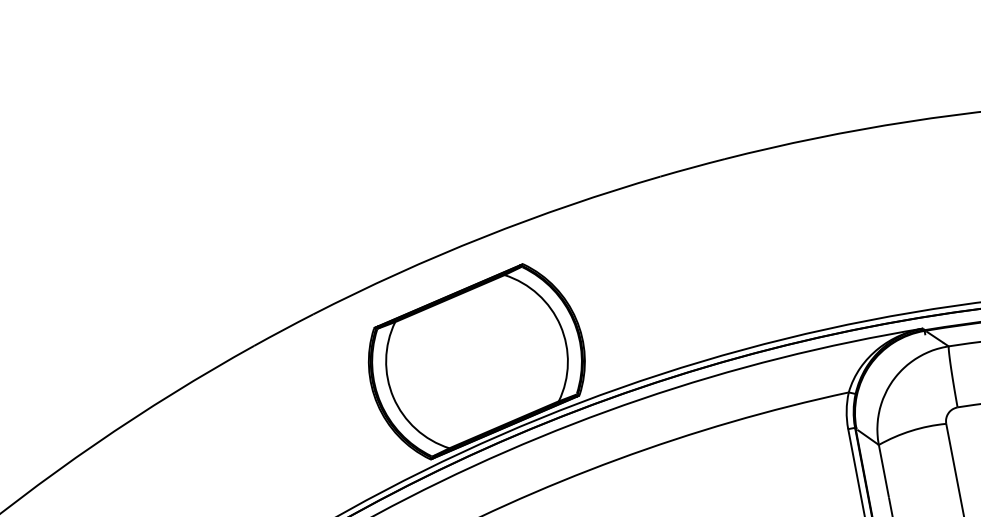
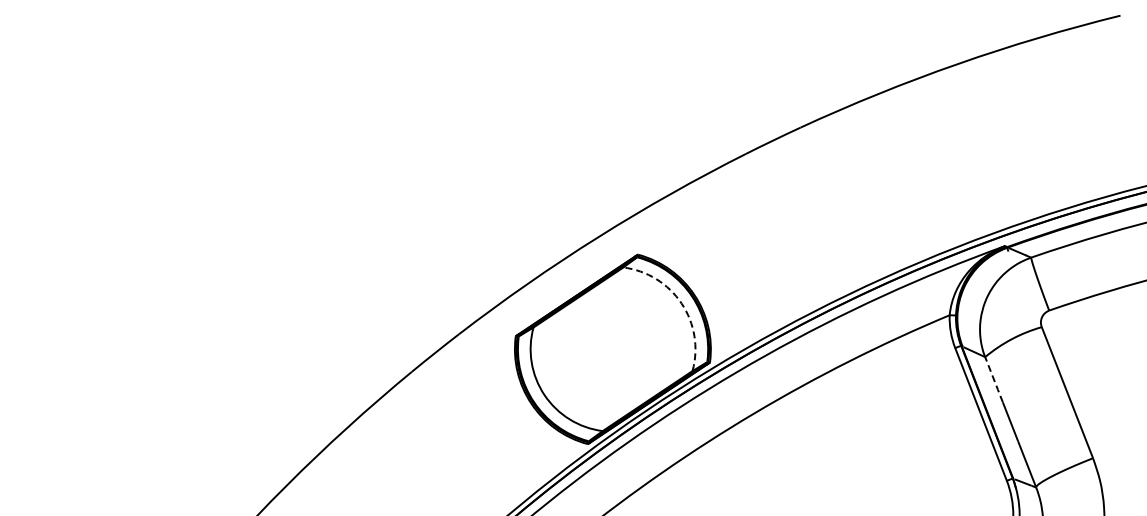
arc: (560, 325) -> (681, 303), solid -> dashed
line: (884, 471) -> (994, 379), solid -> dashed

